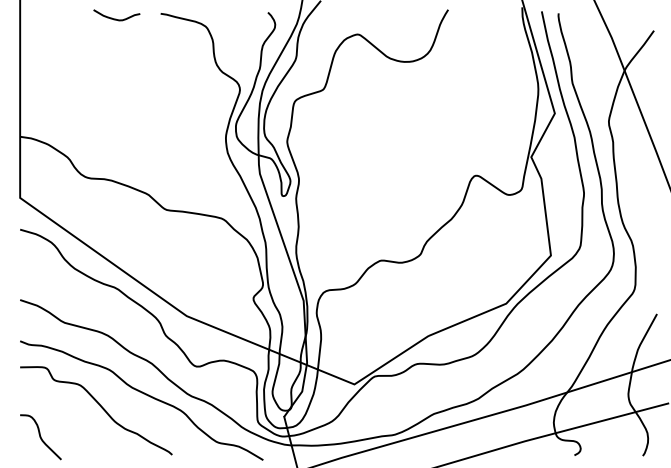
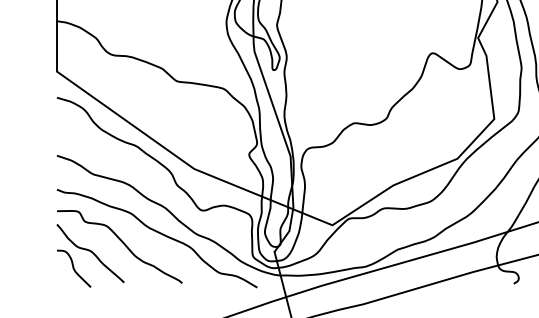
curve: (61, 417) -> (91, 252), added

